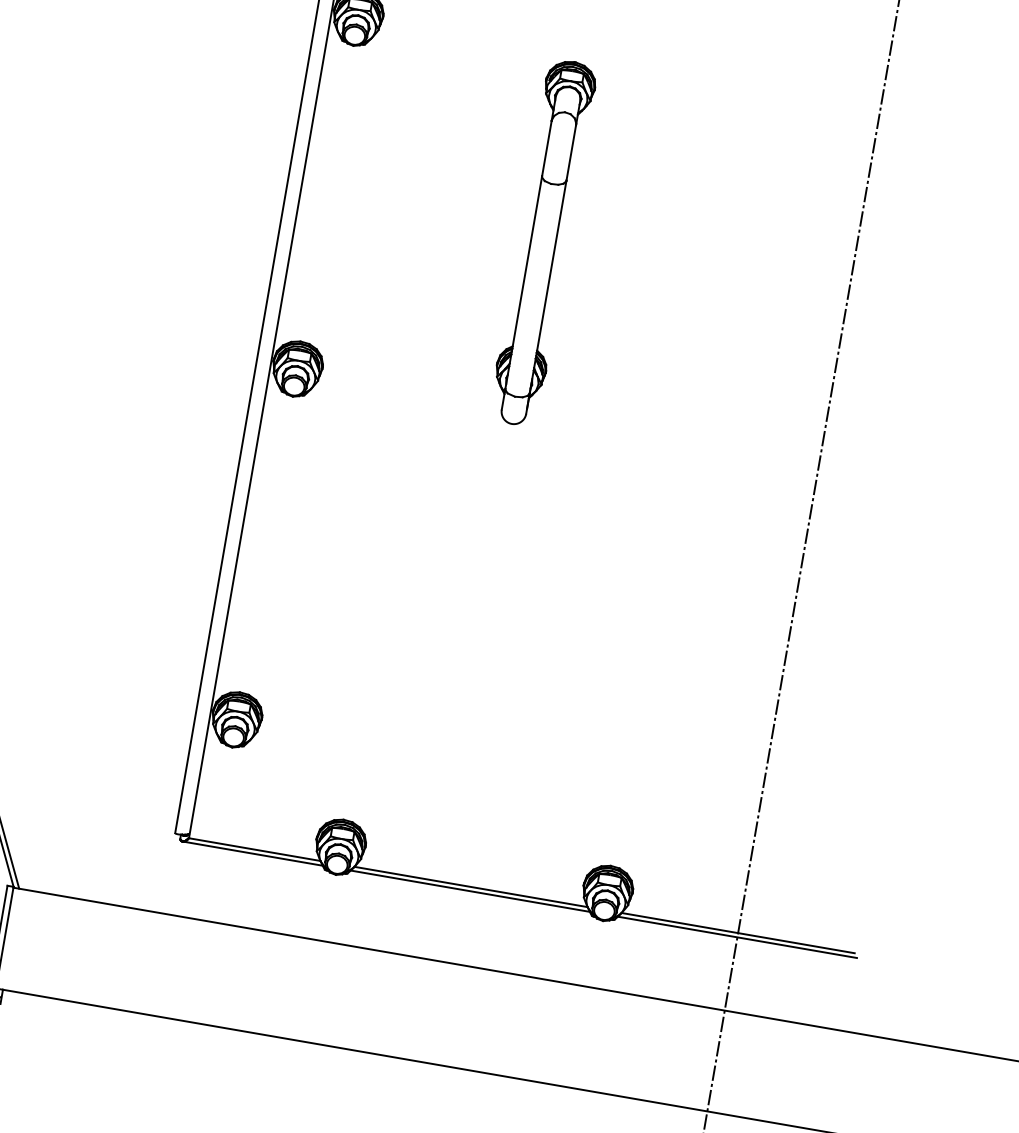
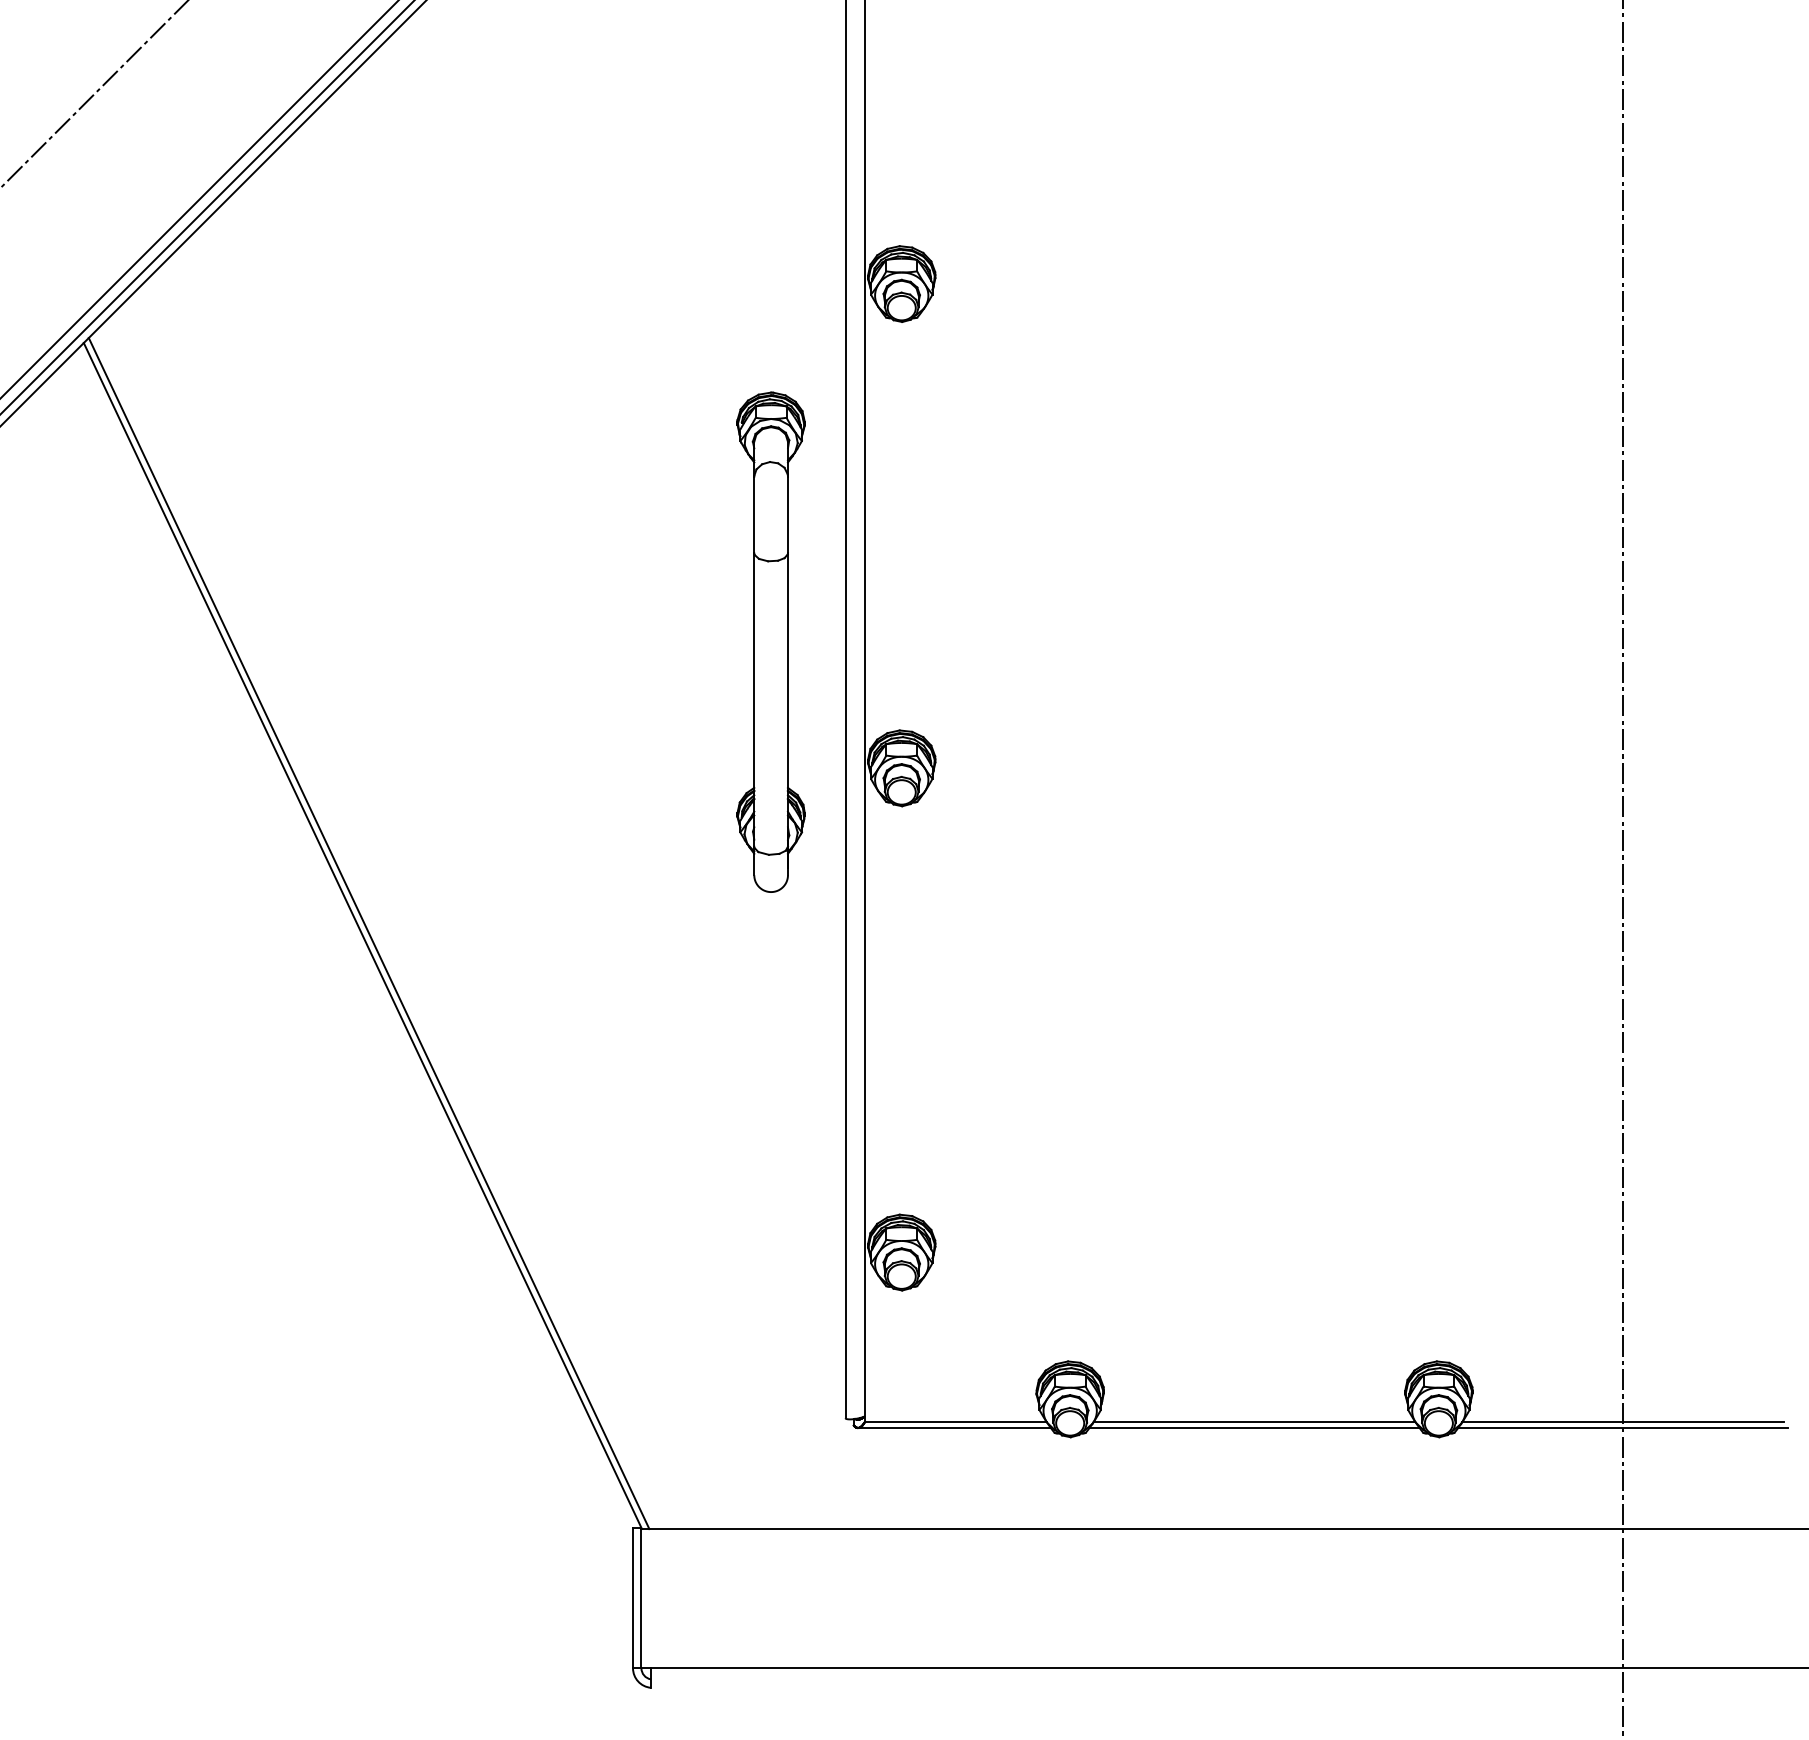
part: (542, 242) -> (770, 641), moved

